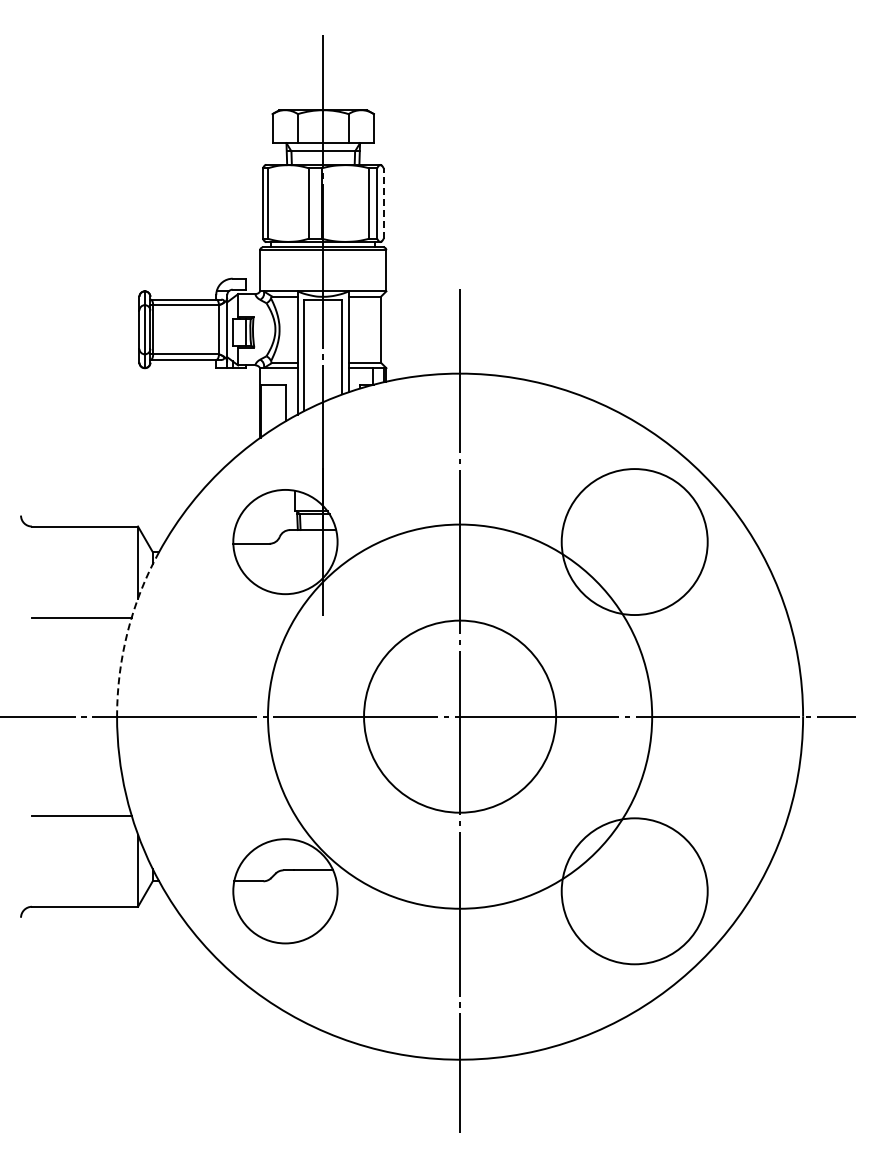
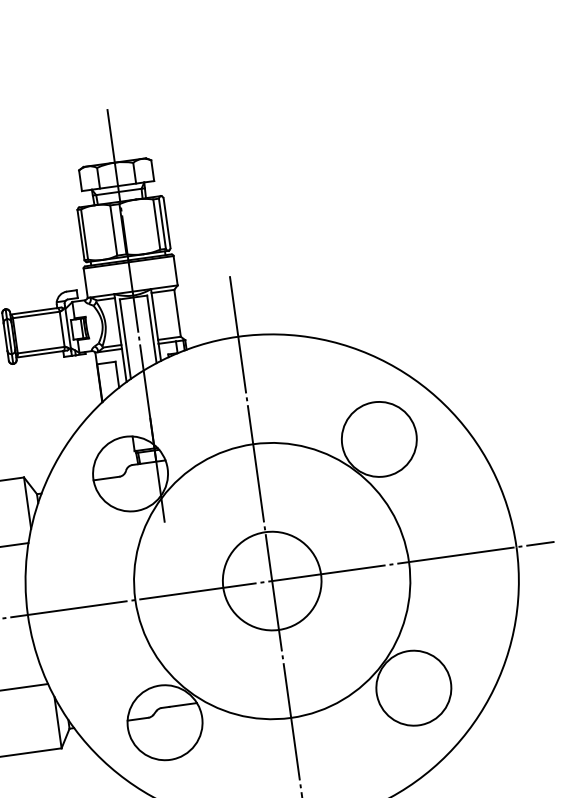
line: (383, 203) -> (166, 223), dashed -> solid
circle: (634, 541) -> (379, 439), size x0.71
arc: (127, 631) -> (26, 553), dashed -> solid
circle: (459, 716) -> (271, 581), size x0.71
circle: (634, 891) -> (413, 688), size x0.71

